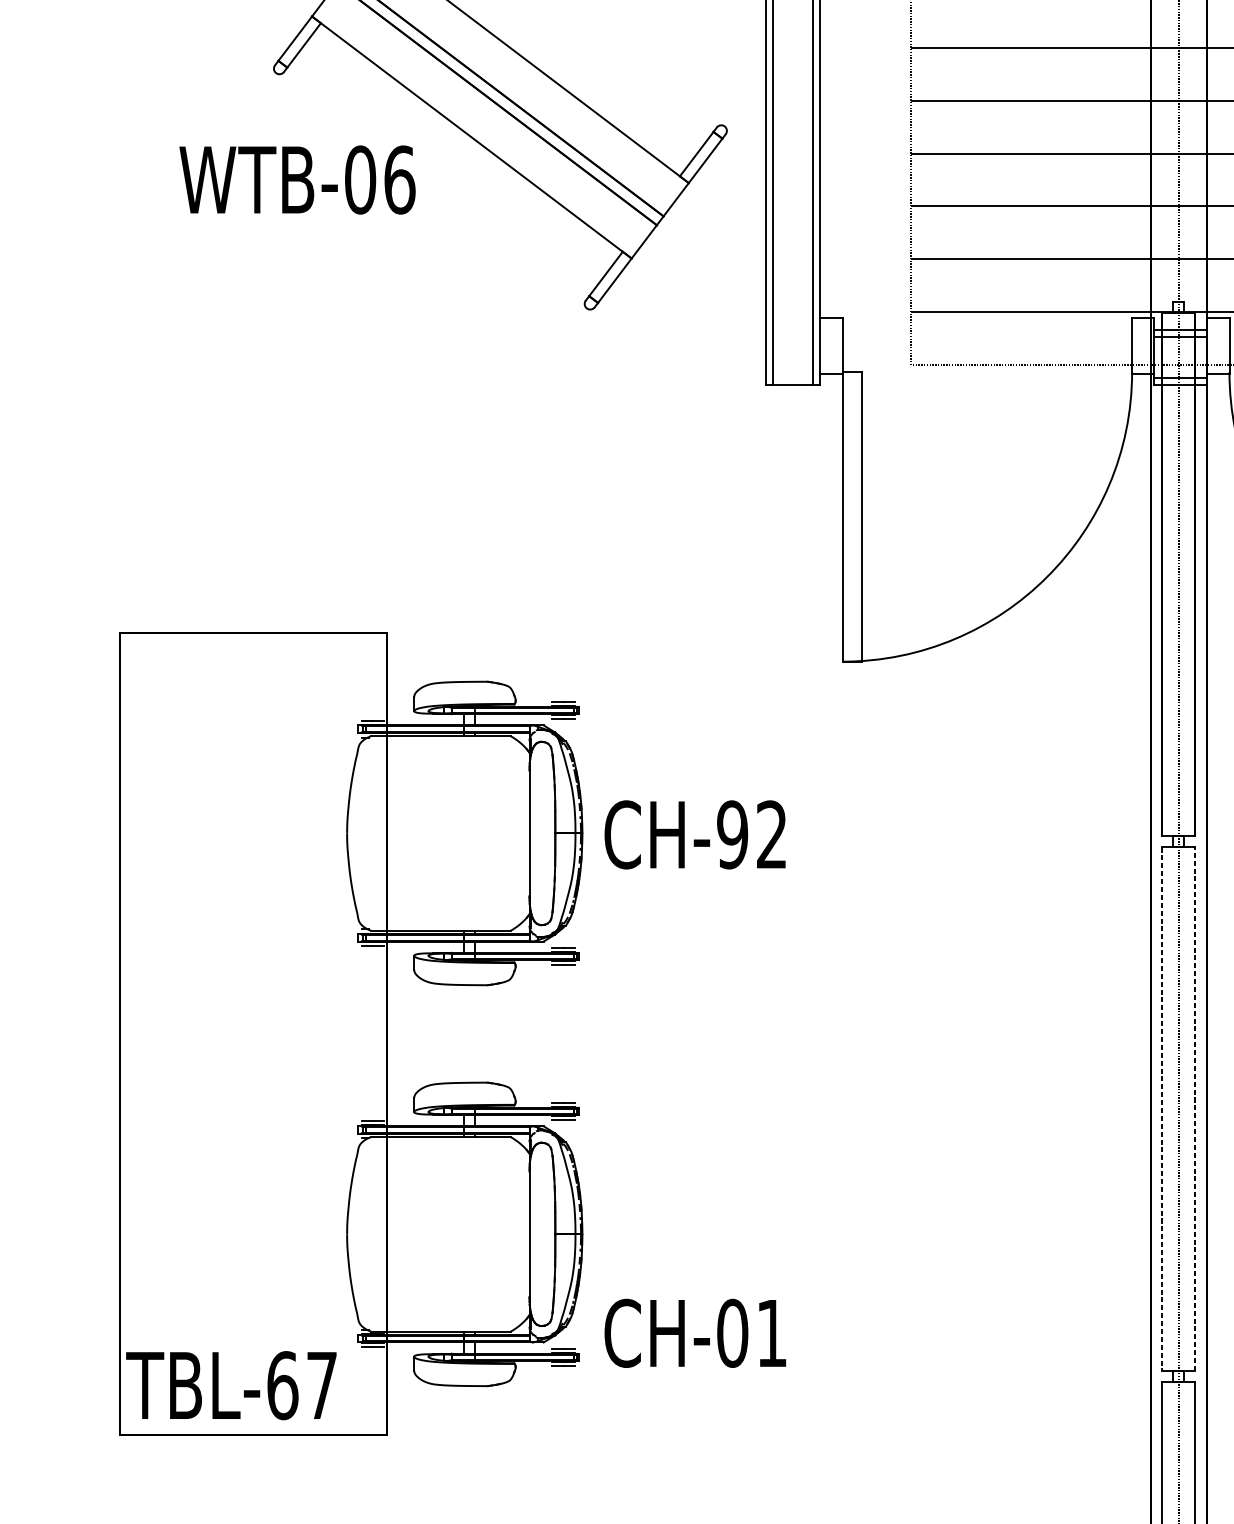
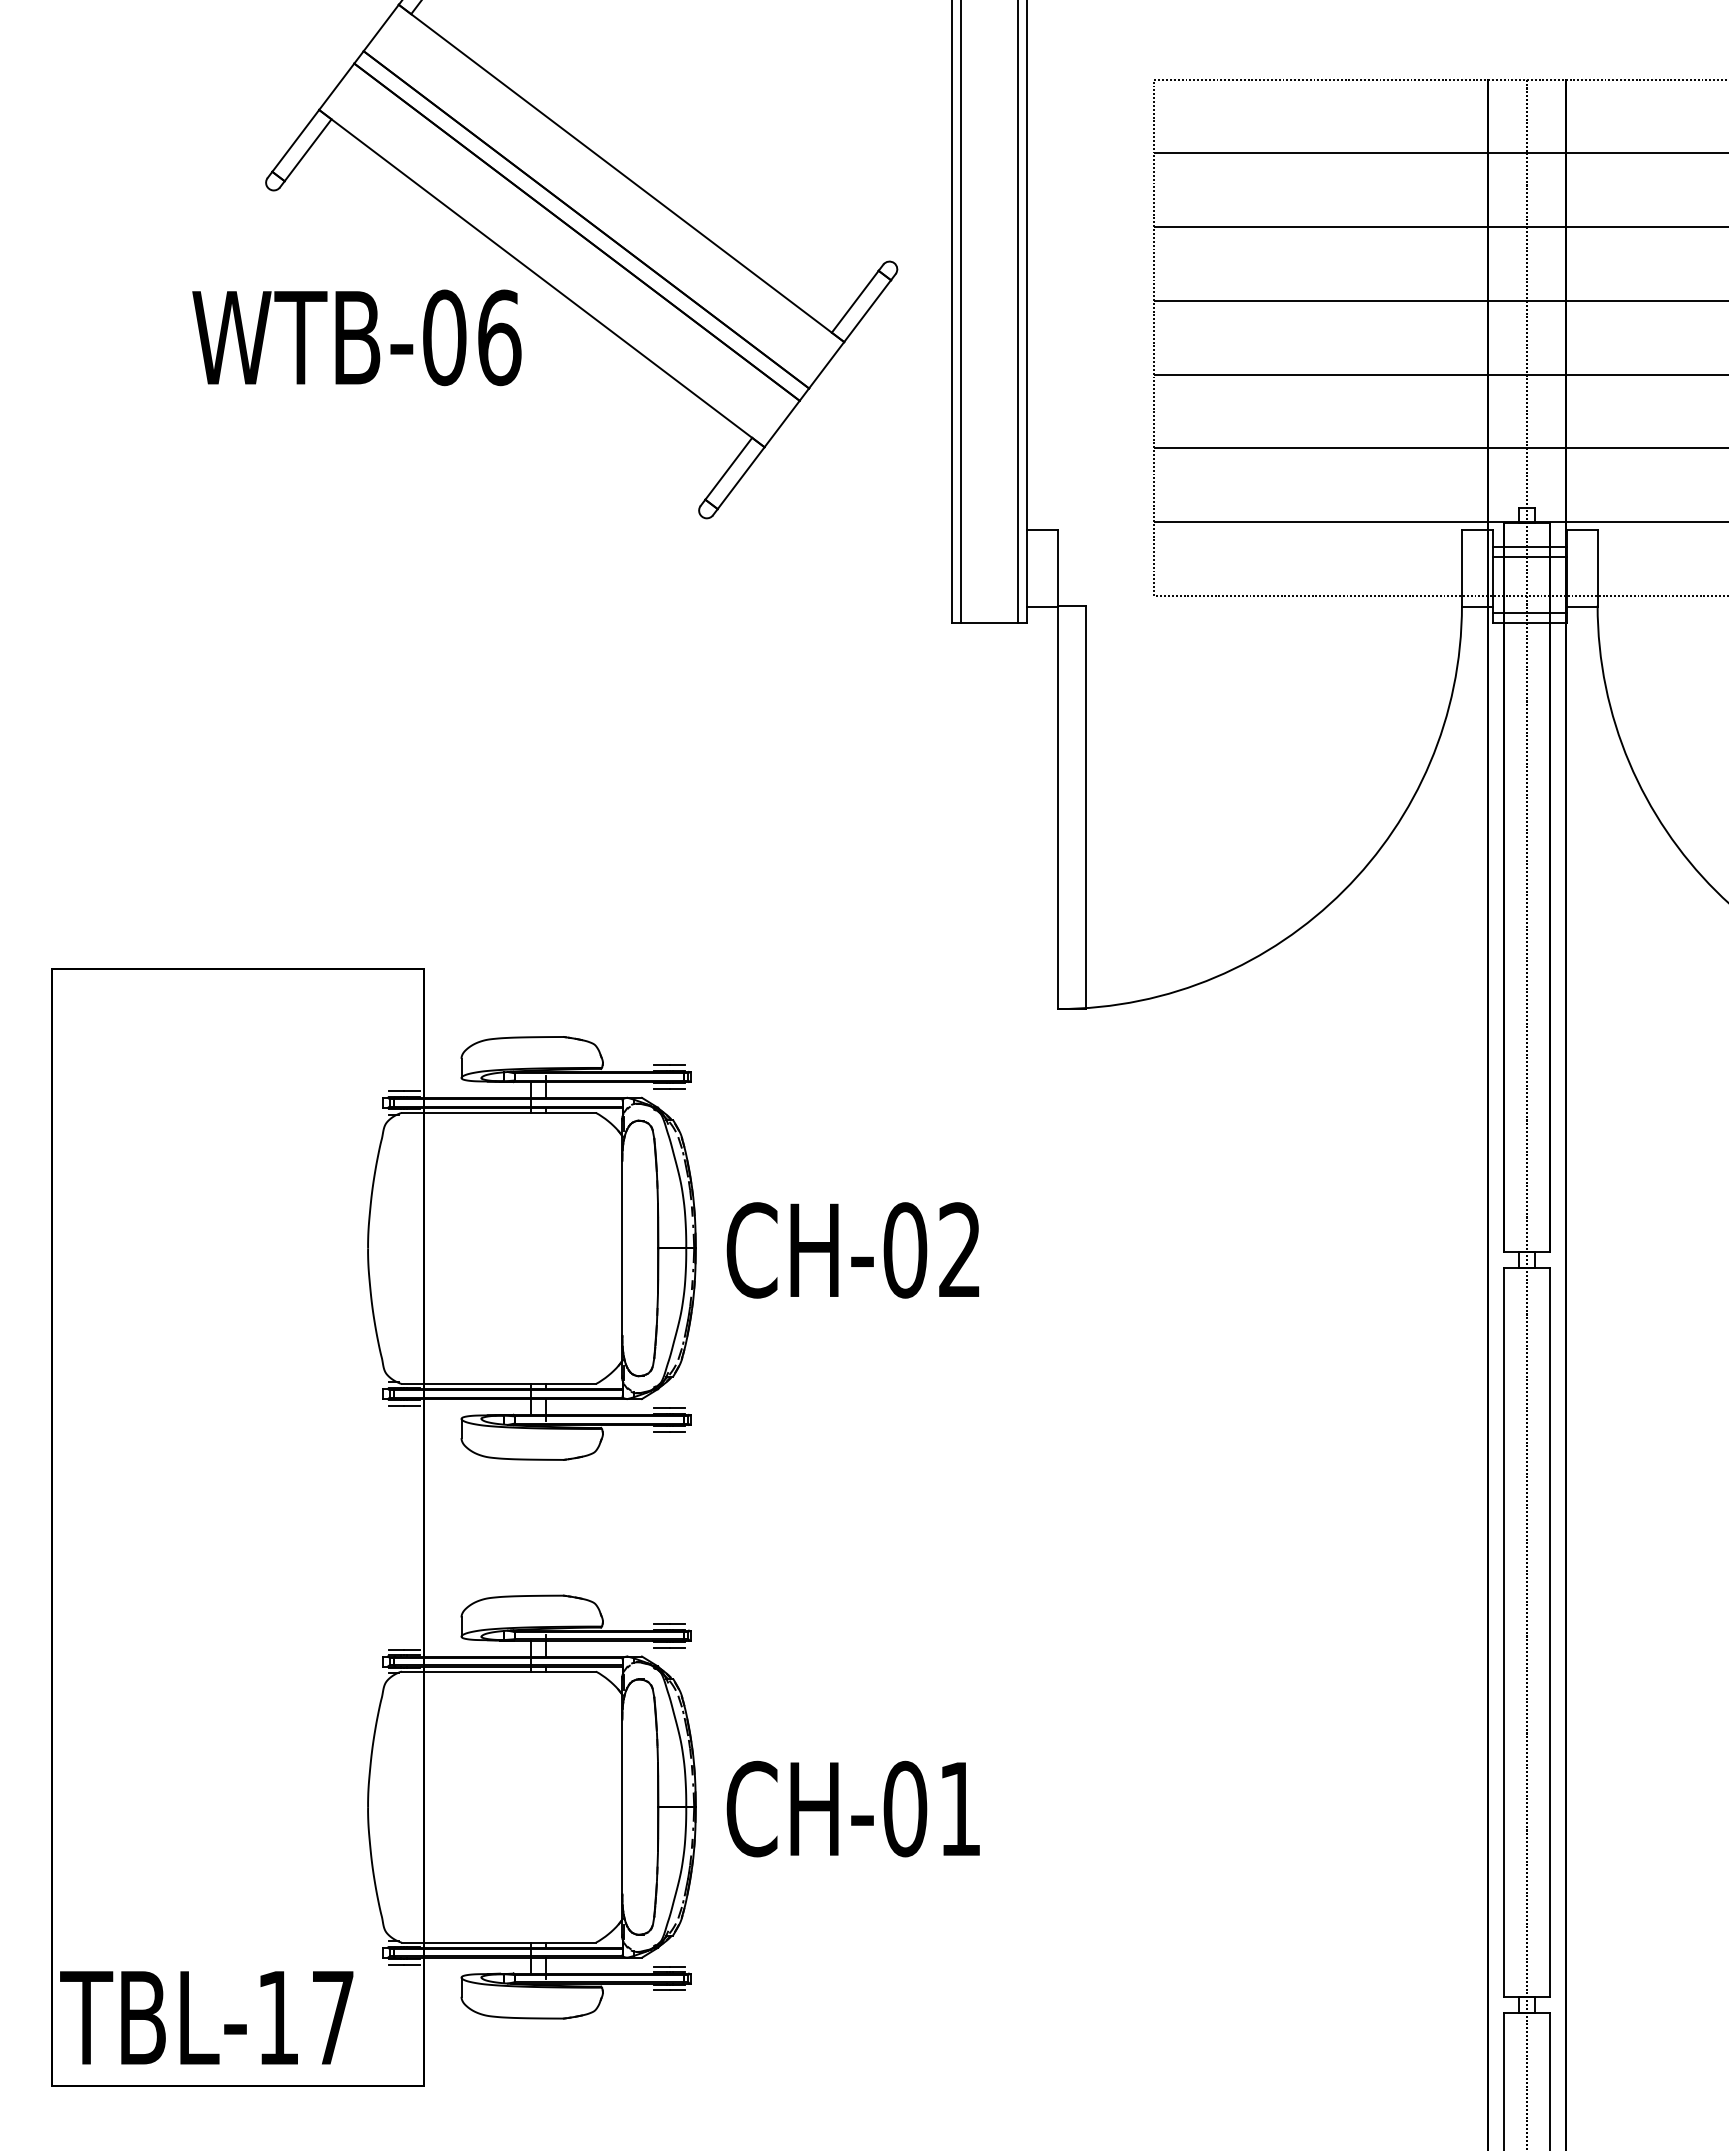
text: (297, 179) -> (356, 337), moved
text: (732, 834) -> (905, 1250), CH-92 -> CH-02
line: (1161, 1109) -> (1503, 1632), dashed -> solid
line: (1195, 1109) -> (1550, 1632), dashed -> solid
text: (694, 1332) -> (852, 1808), moved
text: (282, 1385) -> (278, 2017), TBL-67 -> TBL-17

